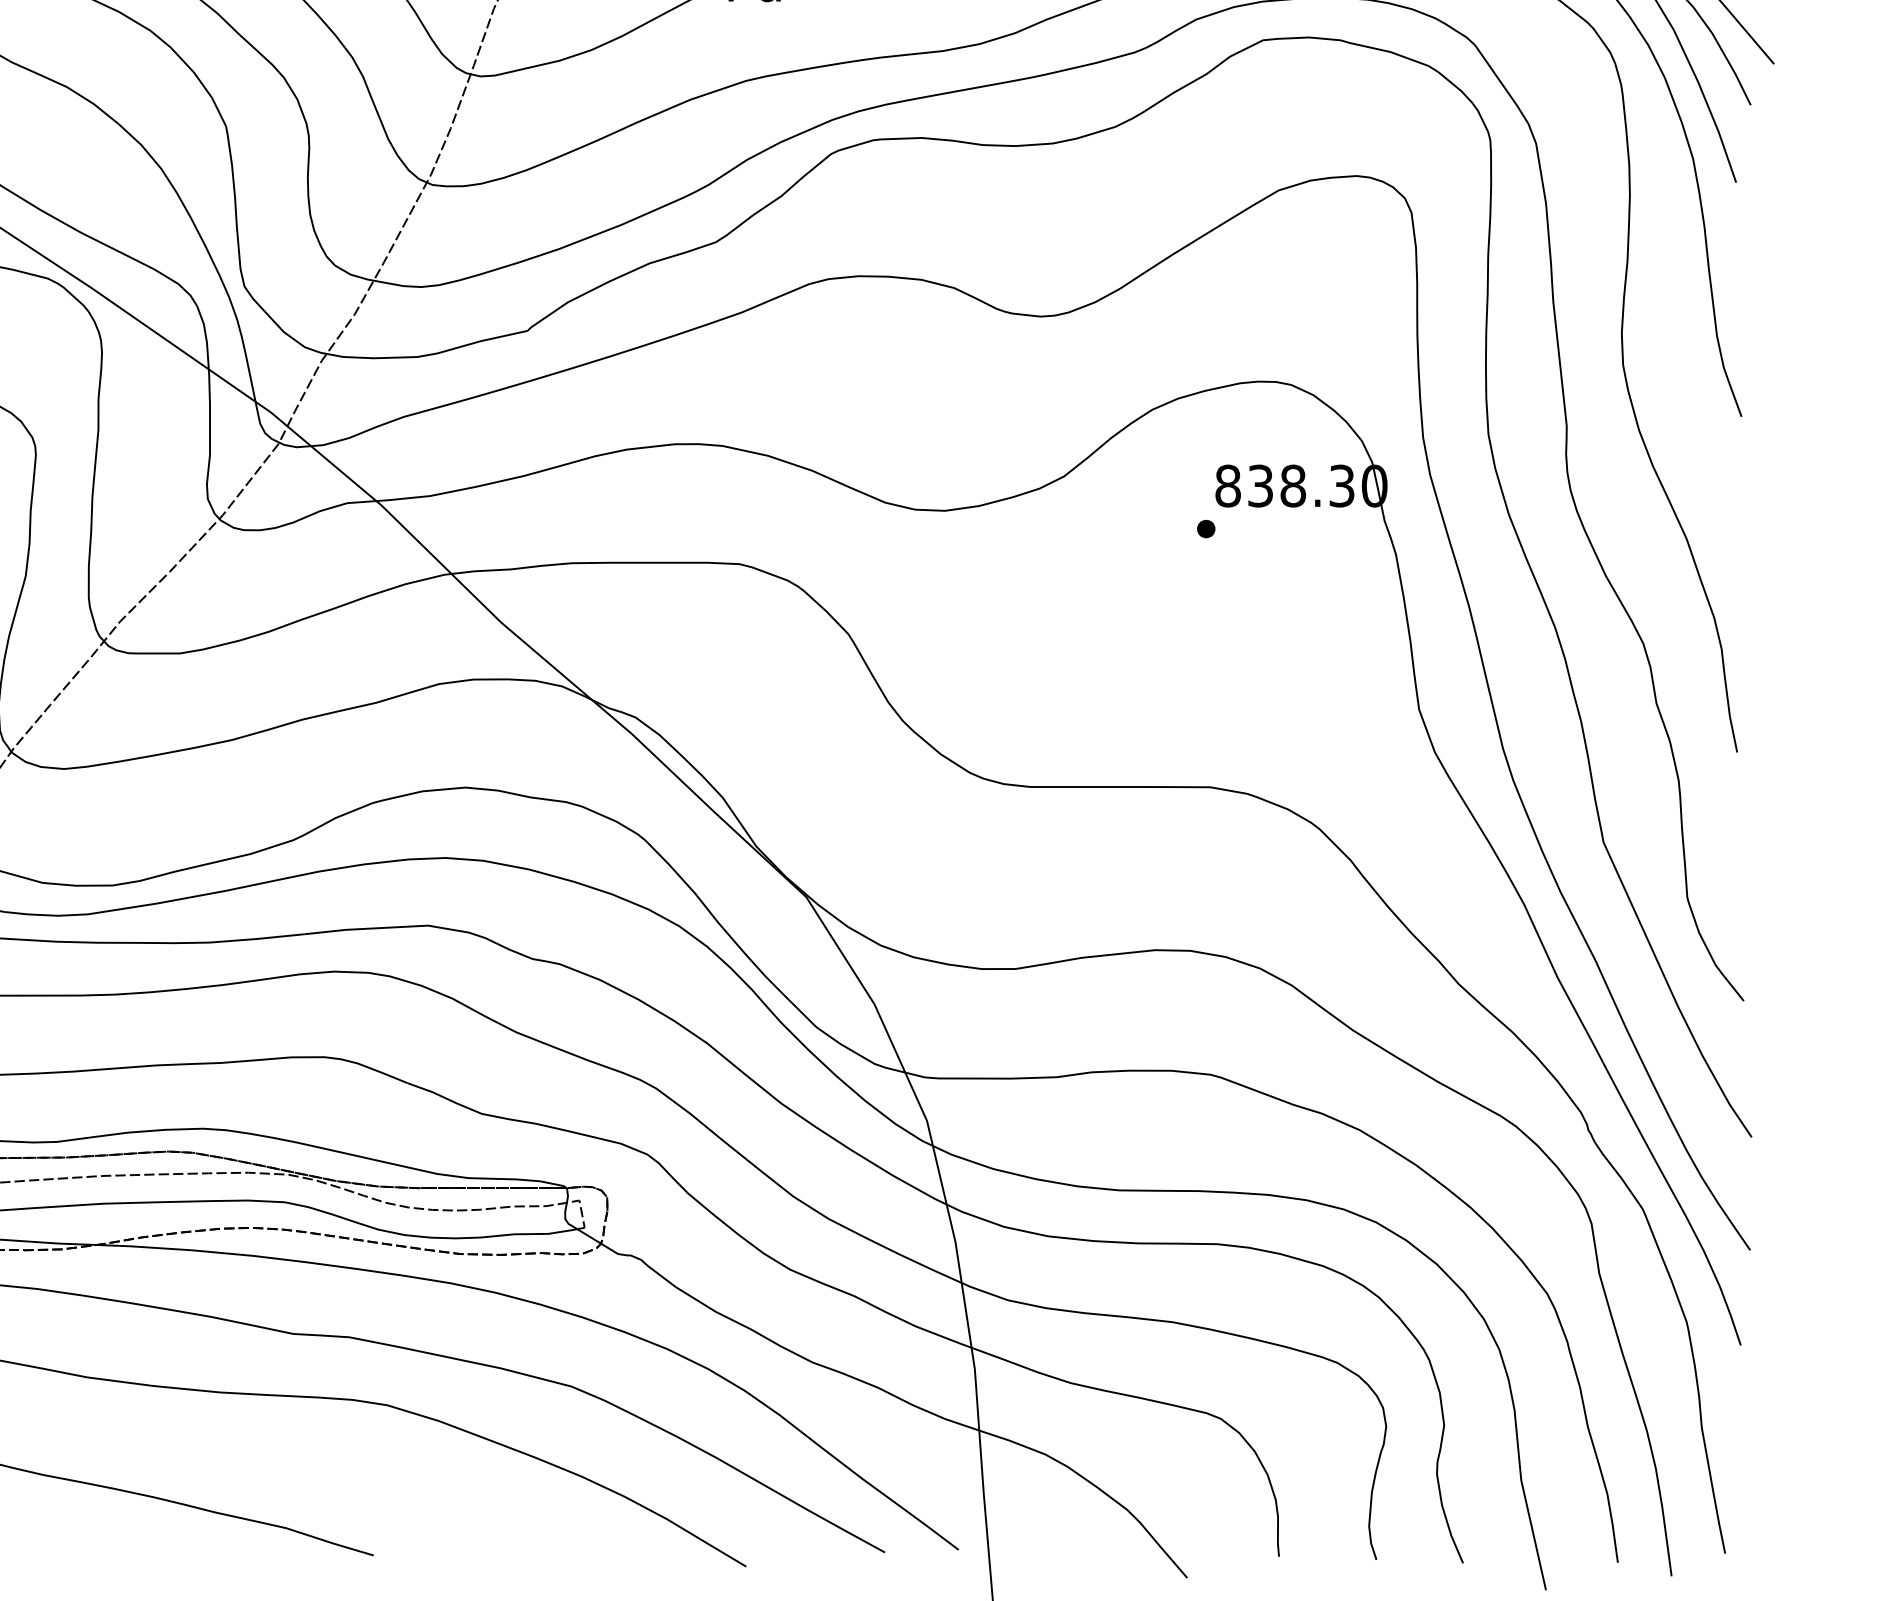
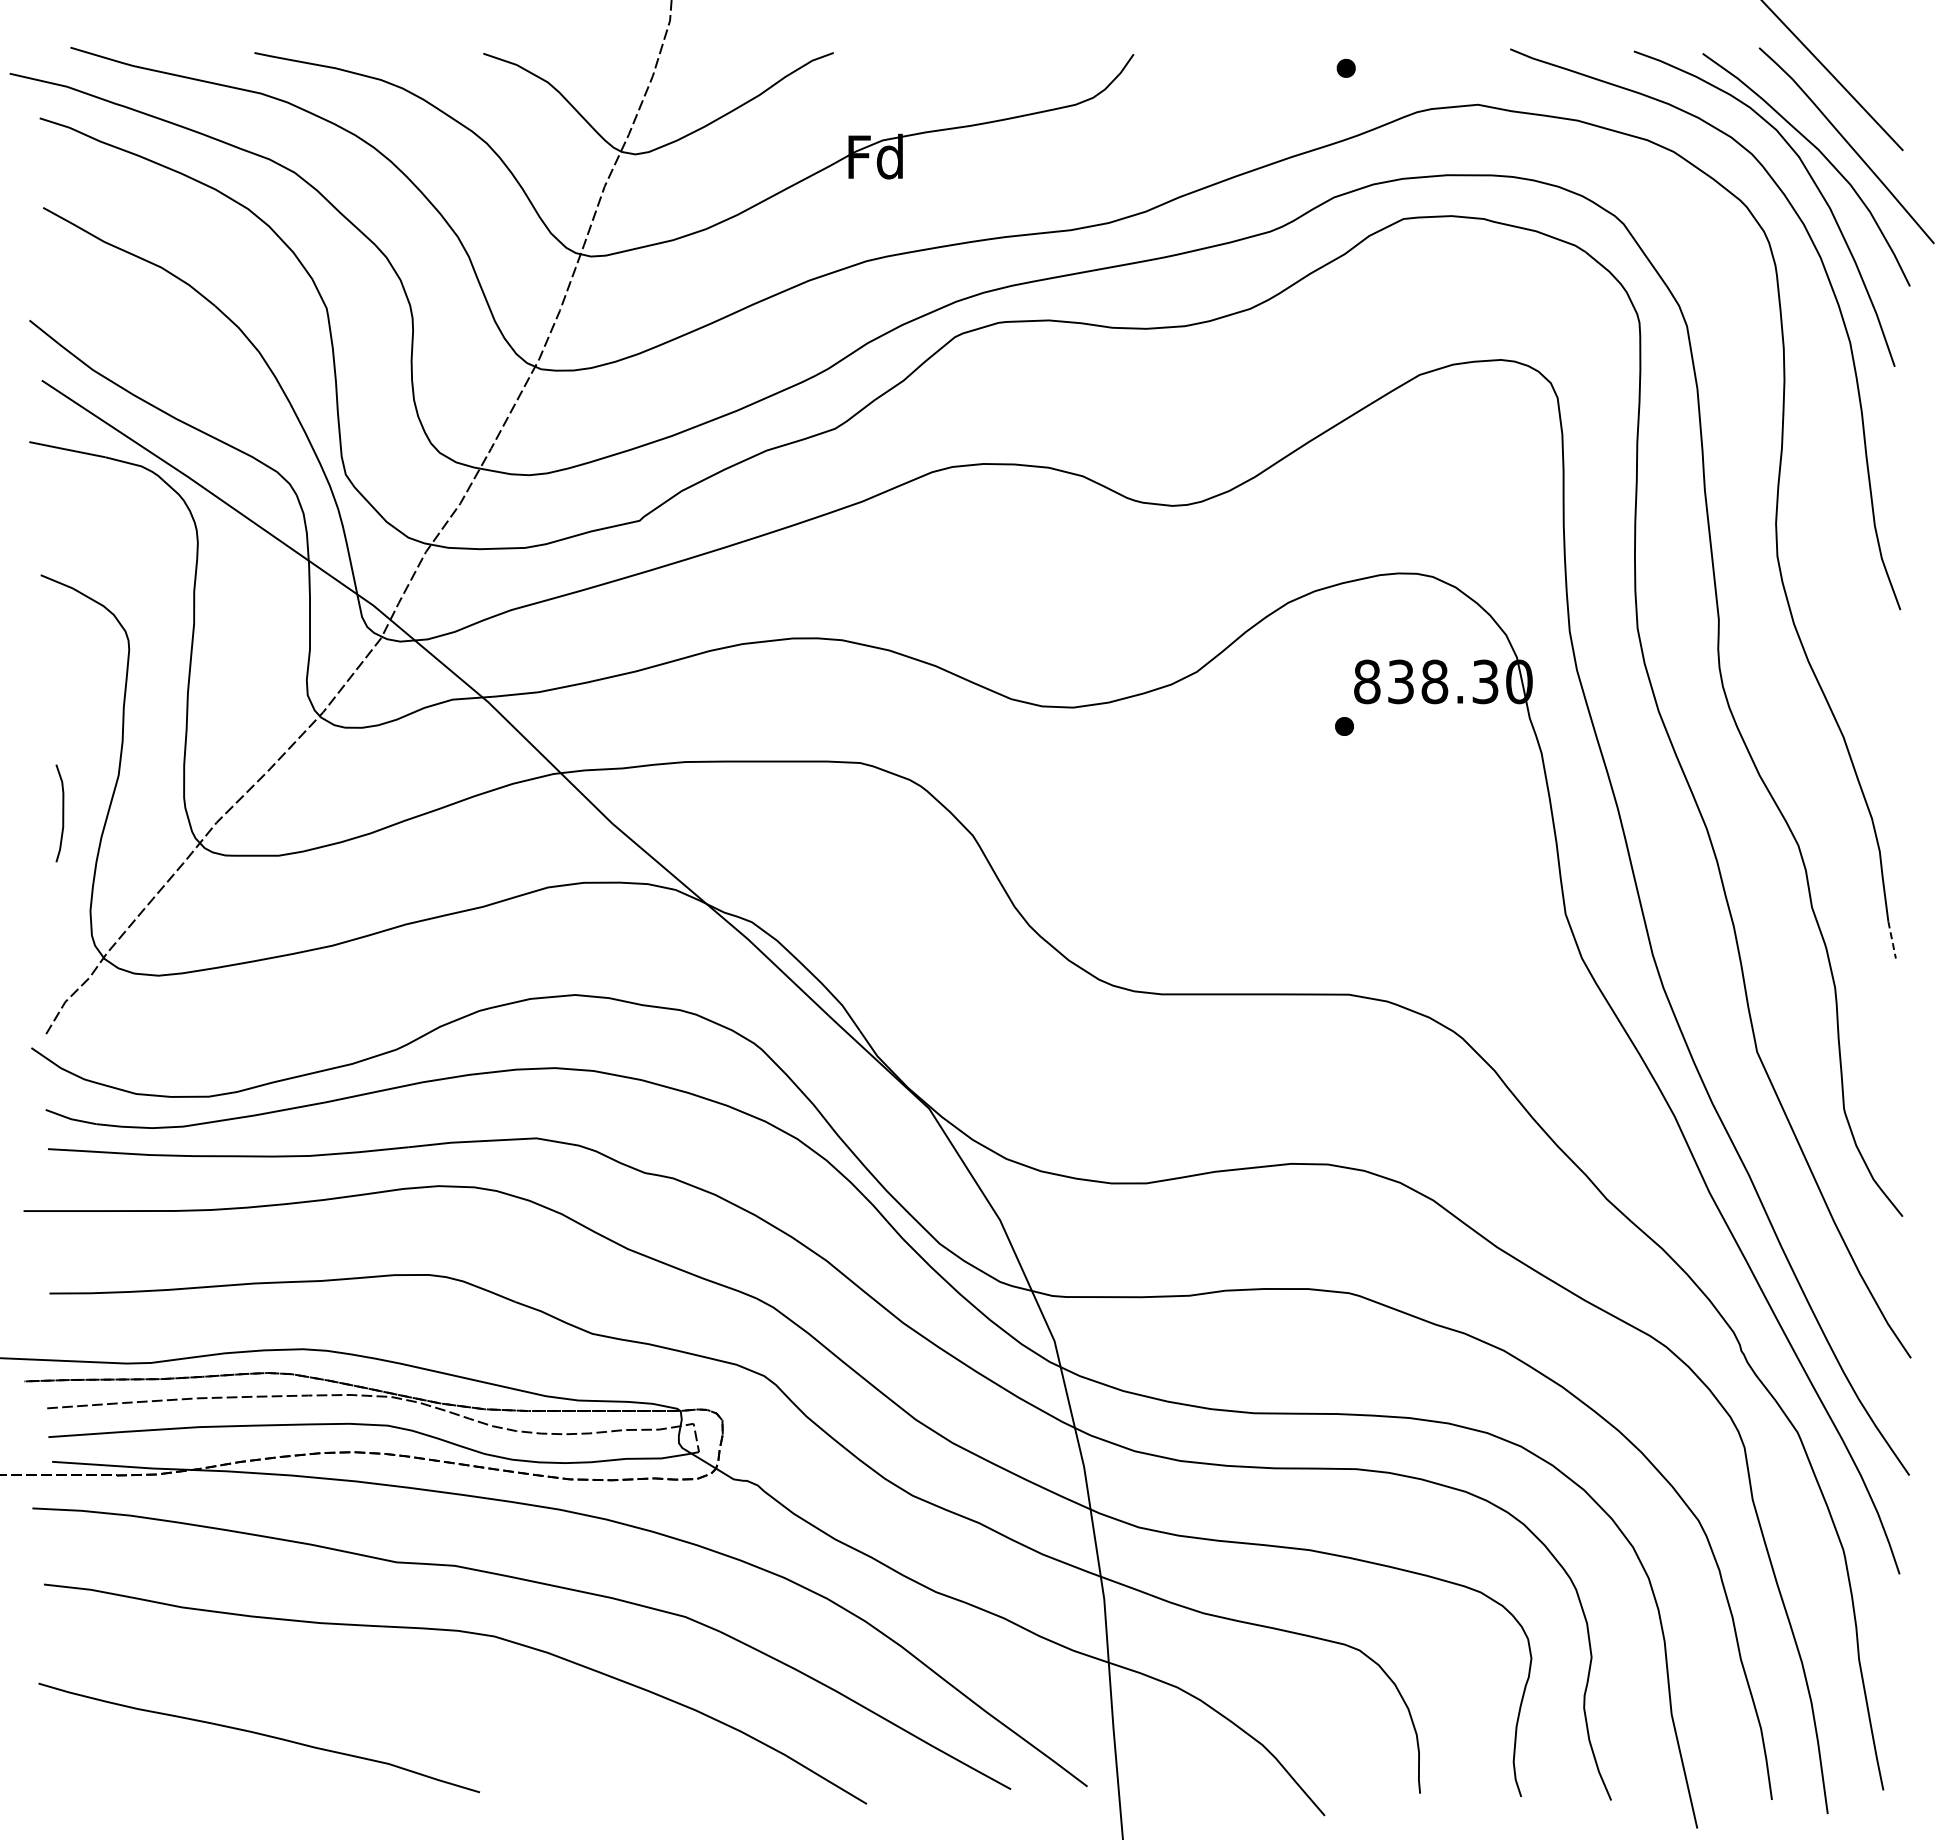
line: (1733, 735) -> (1892, 940), solid -> dashed

